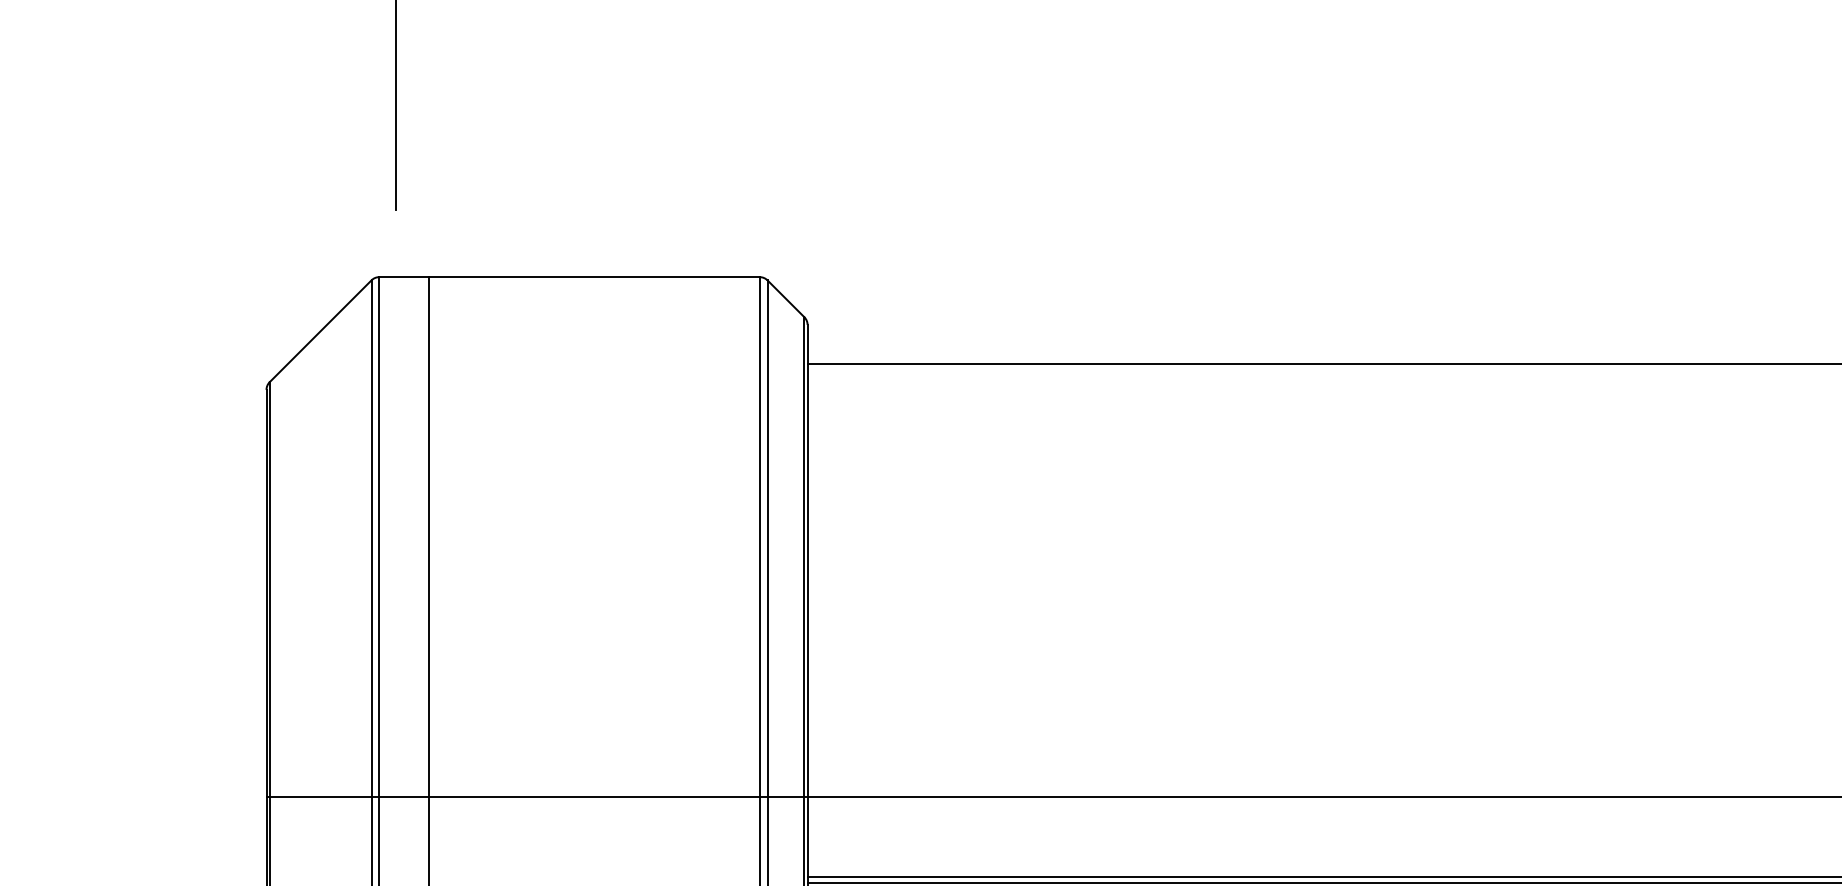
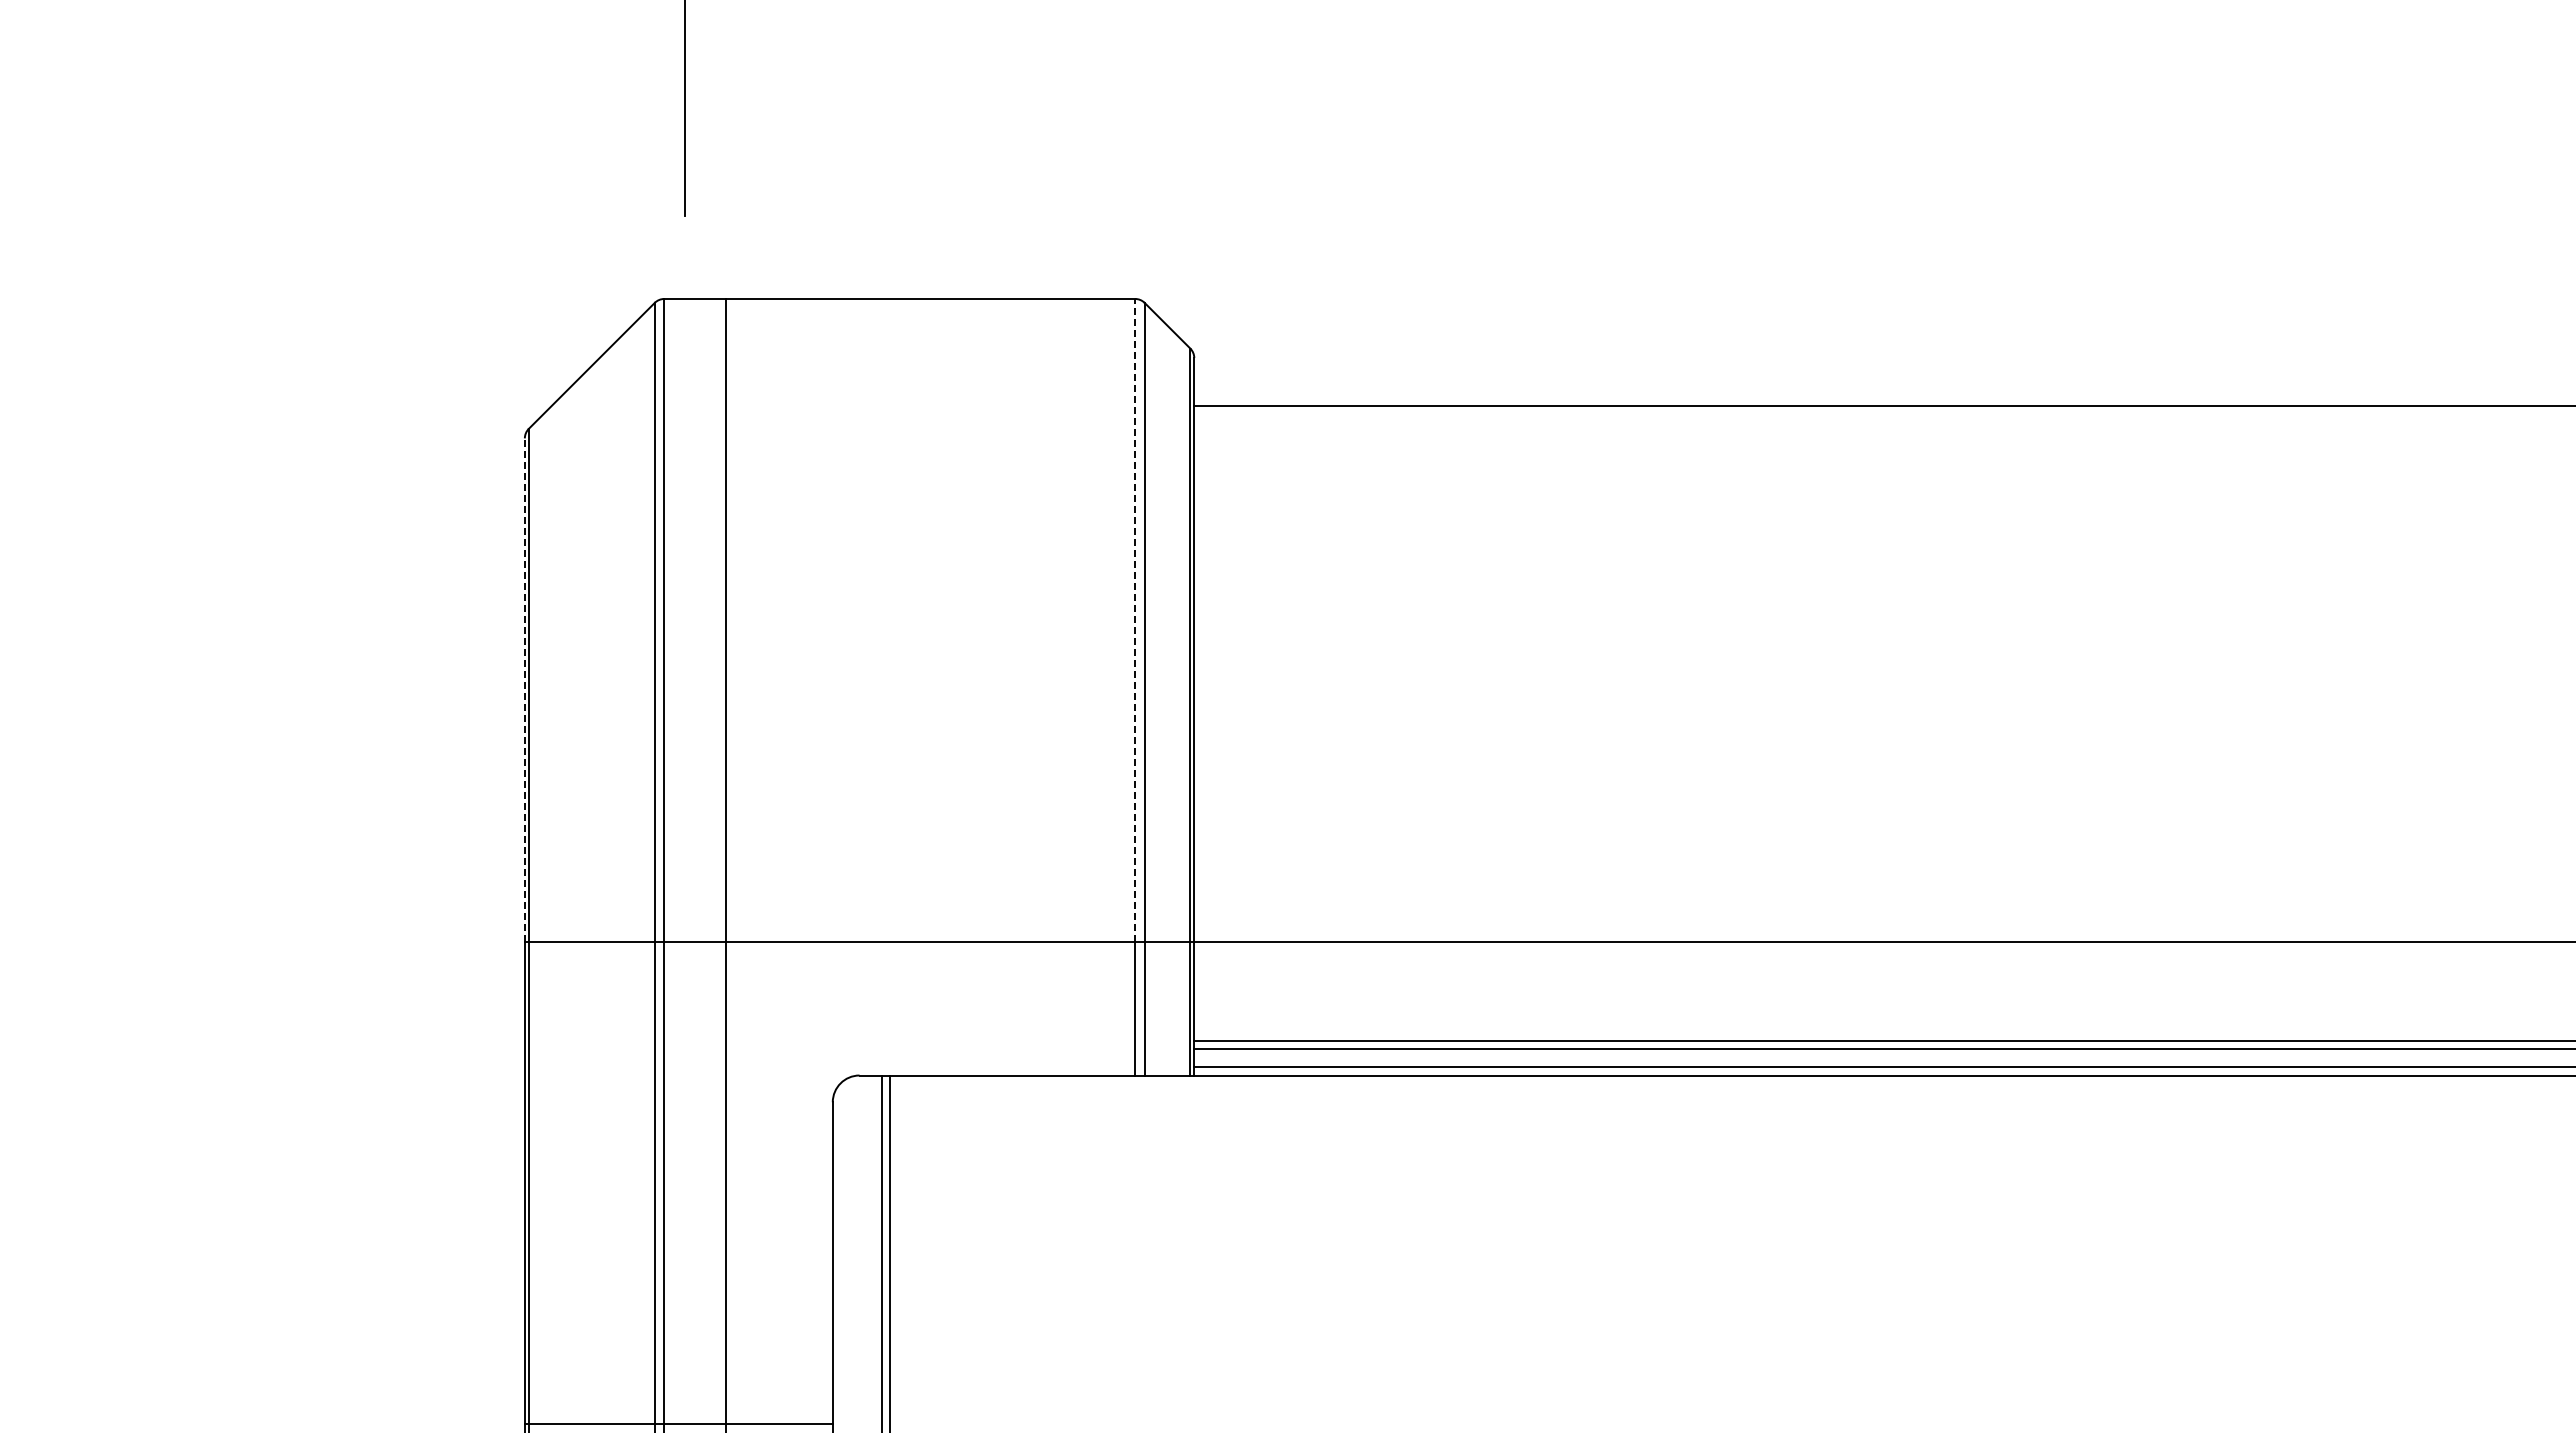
line: (760, 536) -> (1135, 619), solid -> dashed
line: (266, 593) -> (524, 690), solid -> dashed

